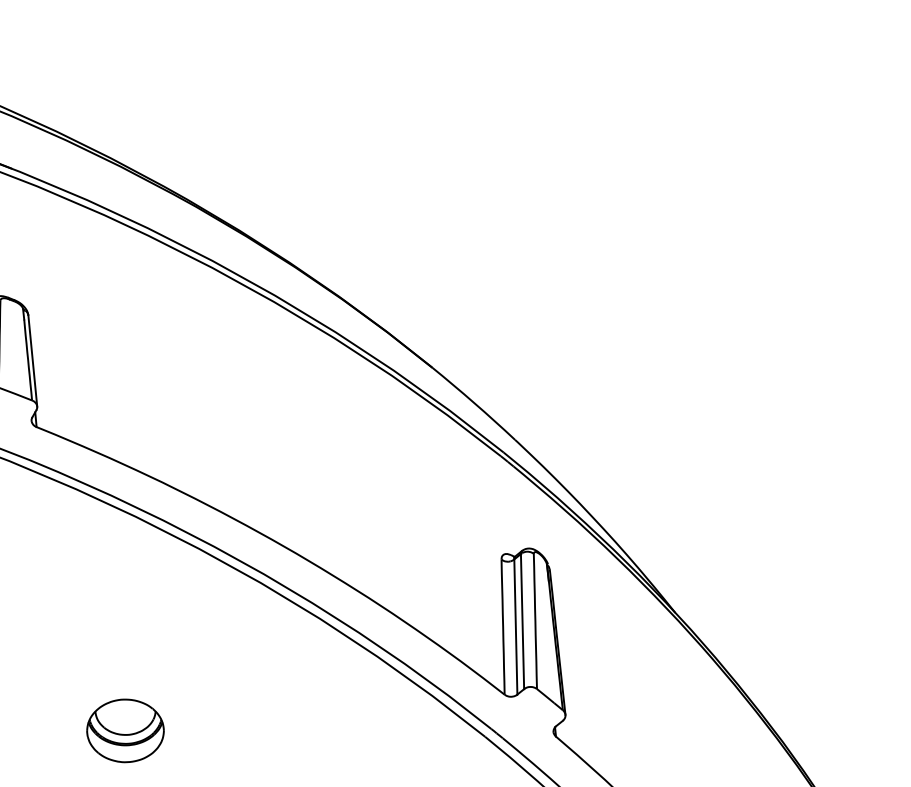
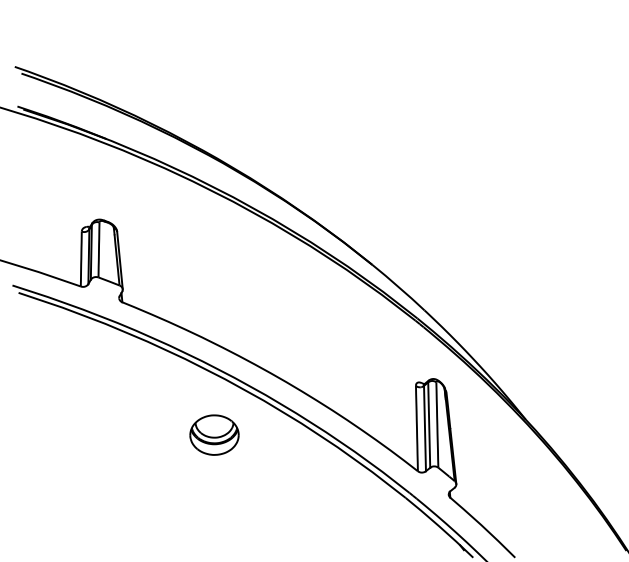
part: (125, 729) -> (214, 434), moved

